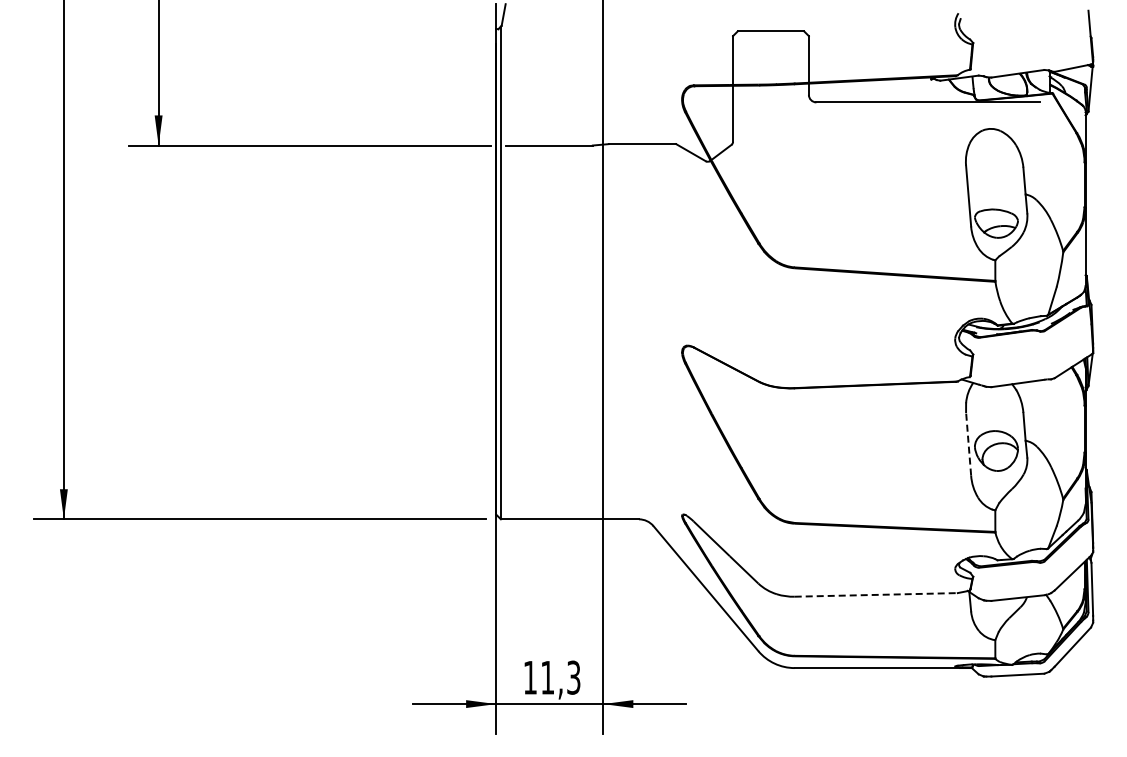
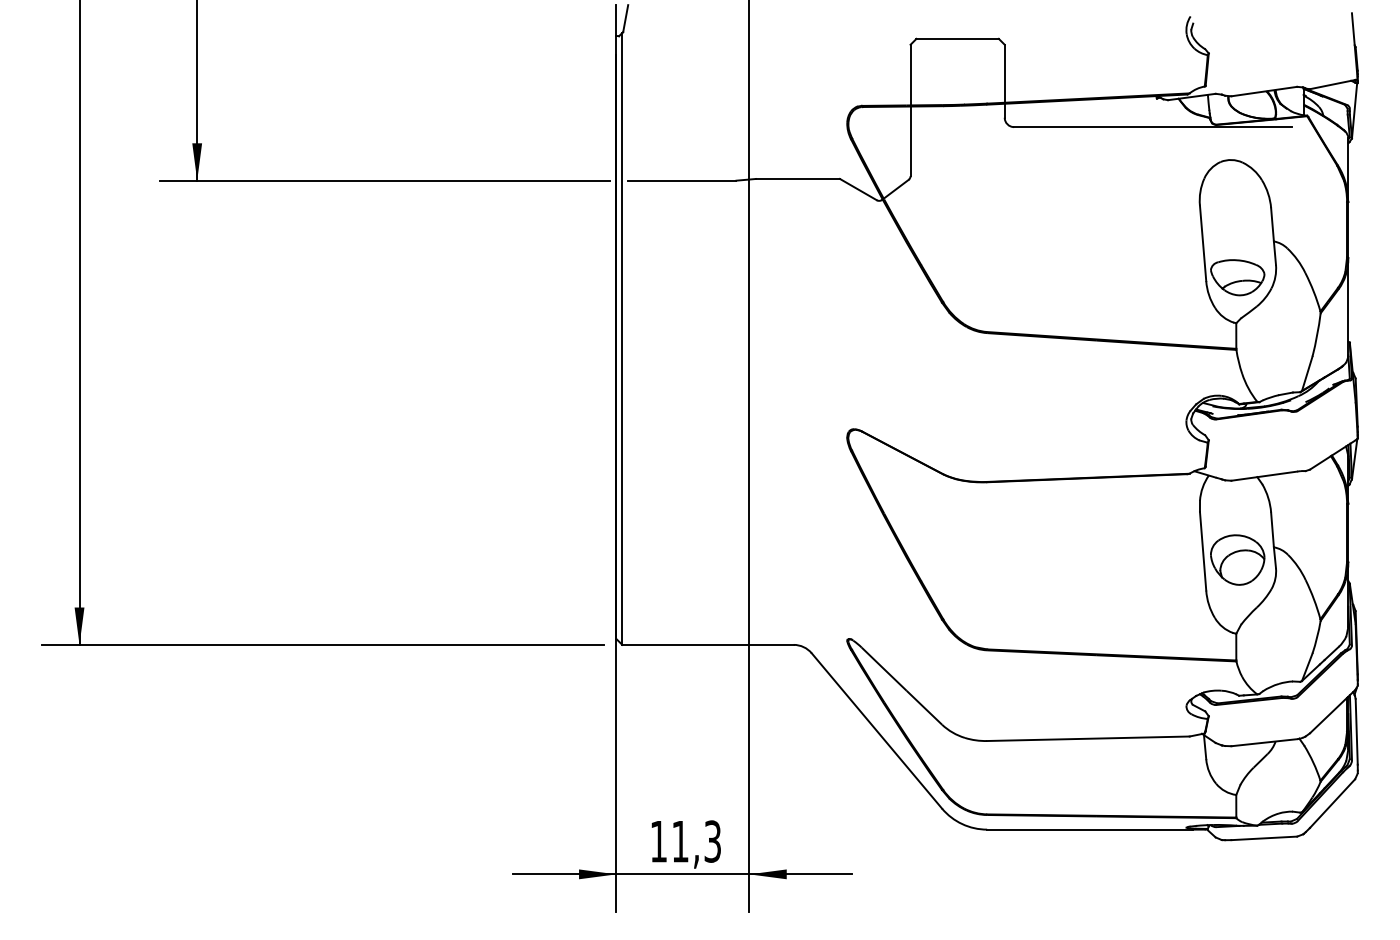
line: (968, 443) -> (1202, 550), dashed -> solid
line: (876, 594) -> (1088, 738), dashed -> solid

